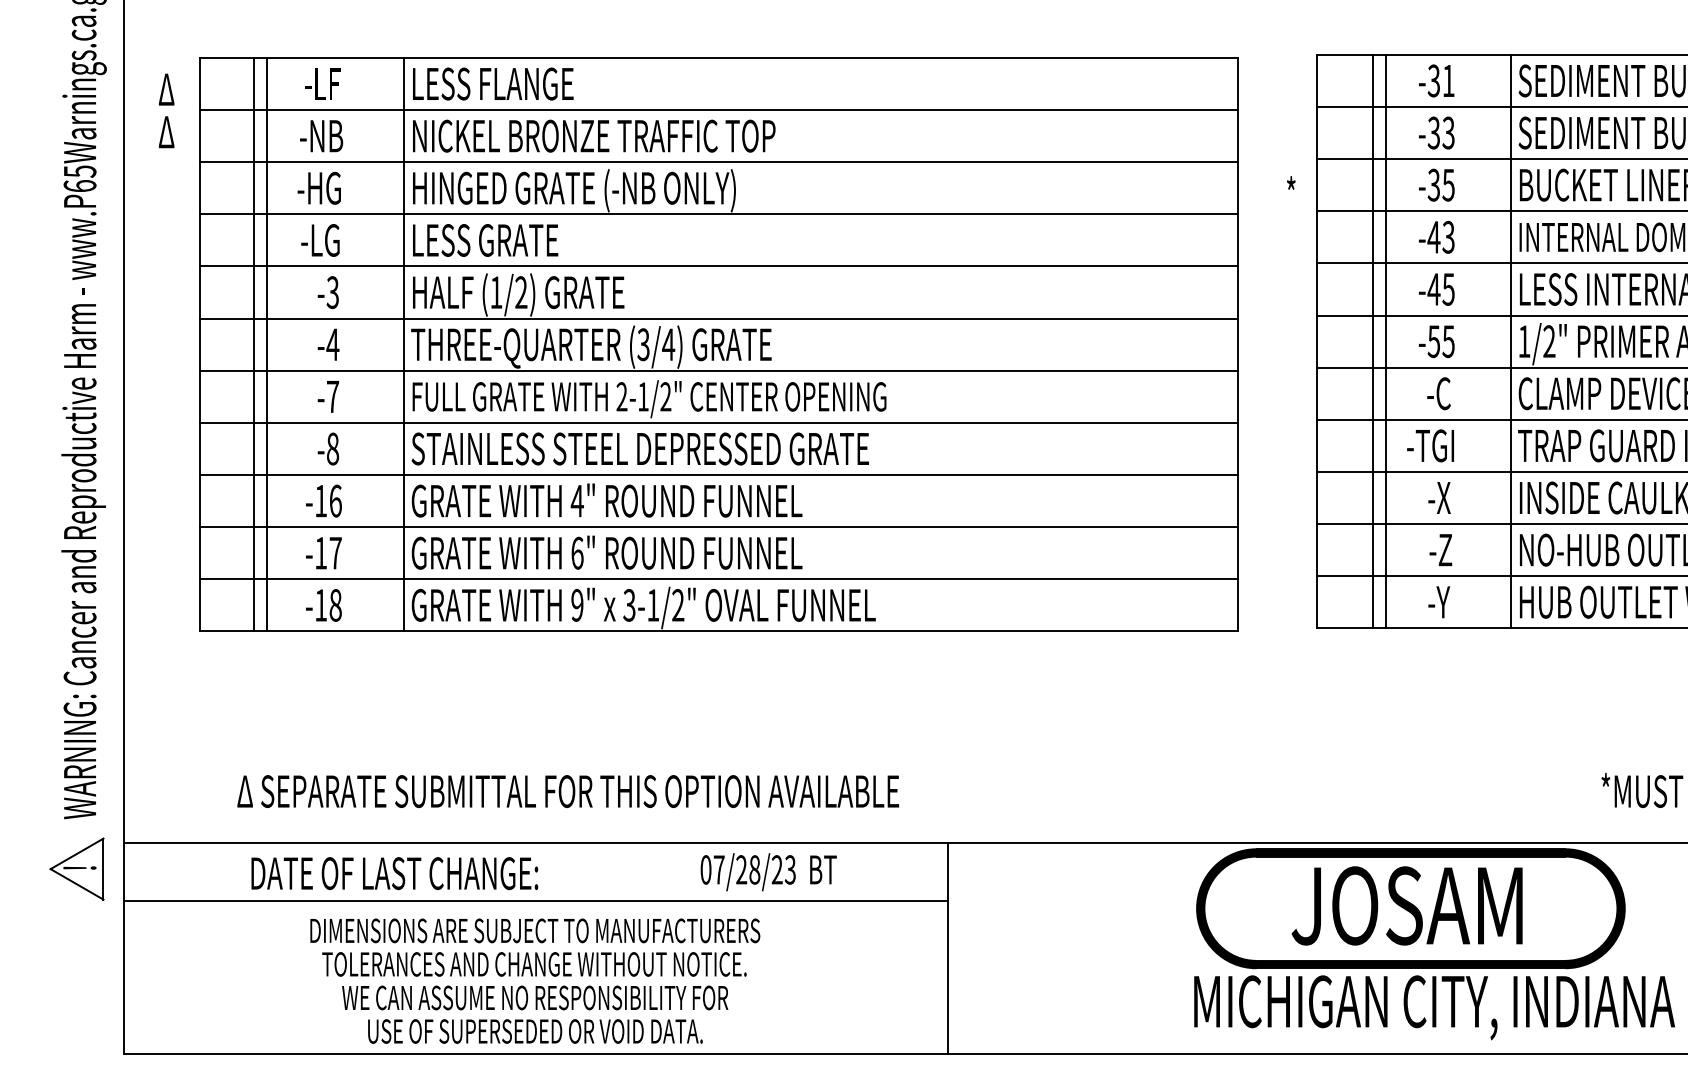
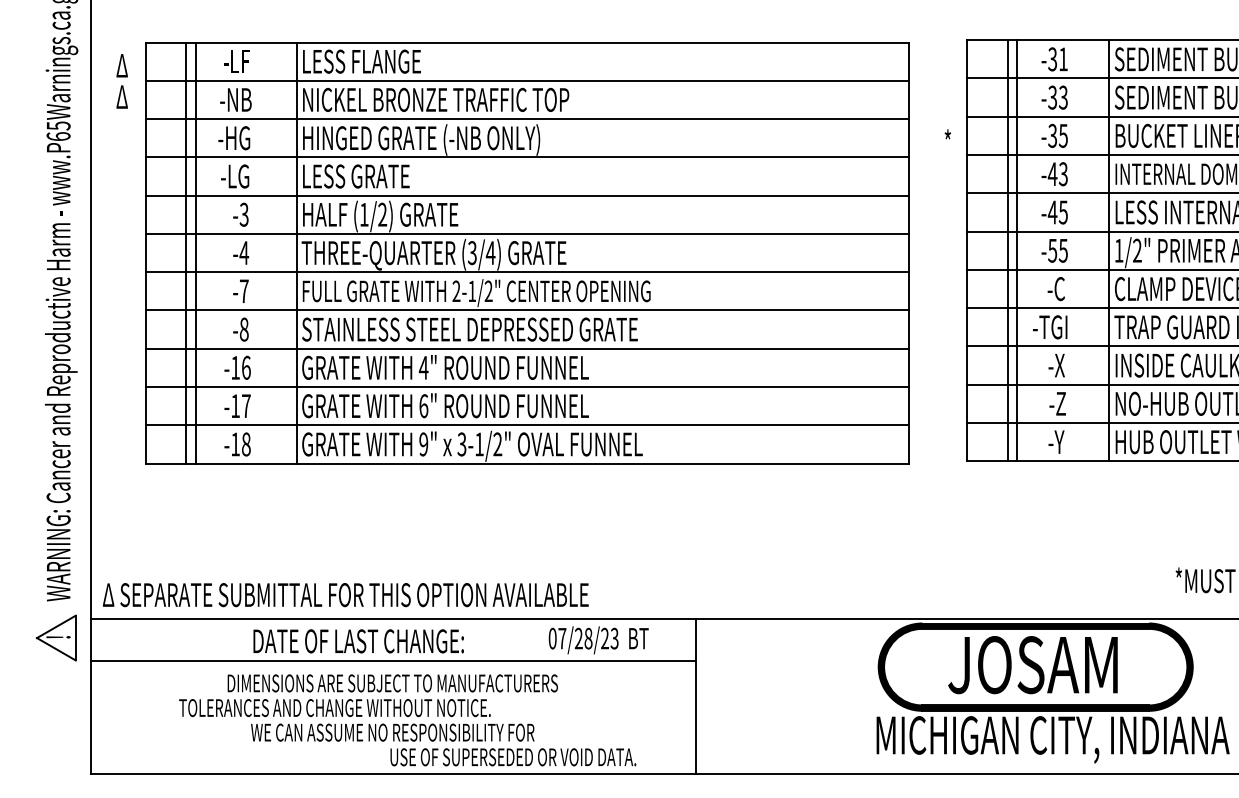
text: (568, 791) -> (346, 595), moved
text: (768, 872) -> (598, 640), moved
text: (394, 873) -> (358, 641), moved
text: (534, 964) -> (334, 708), moved
text: (535, 1031) -> (513, 757), moved

